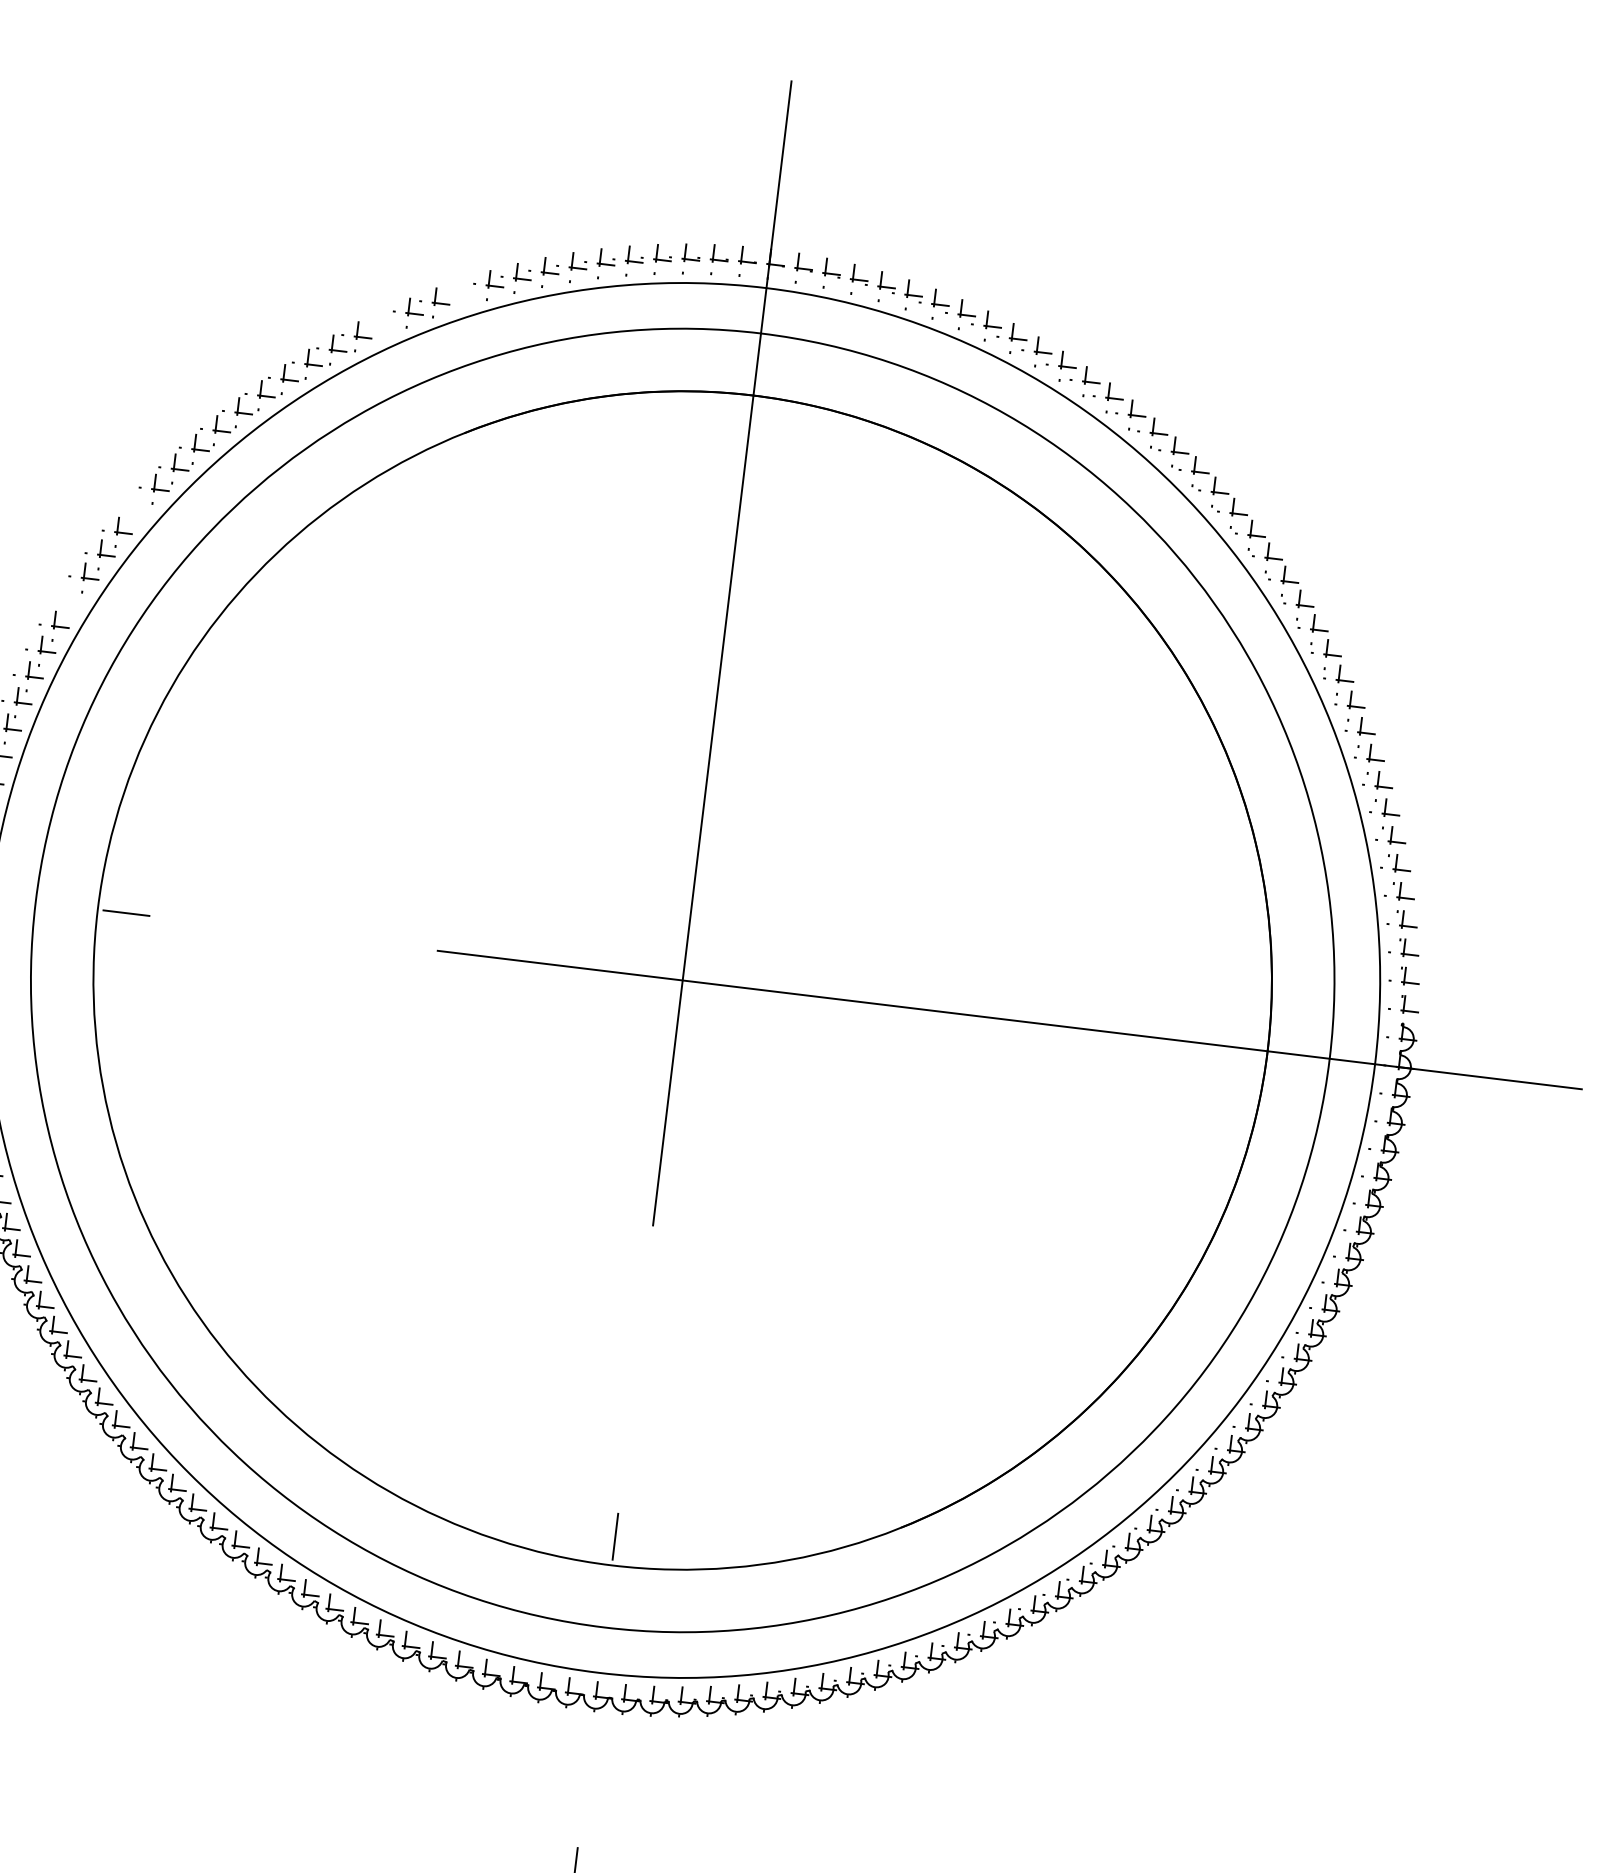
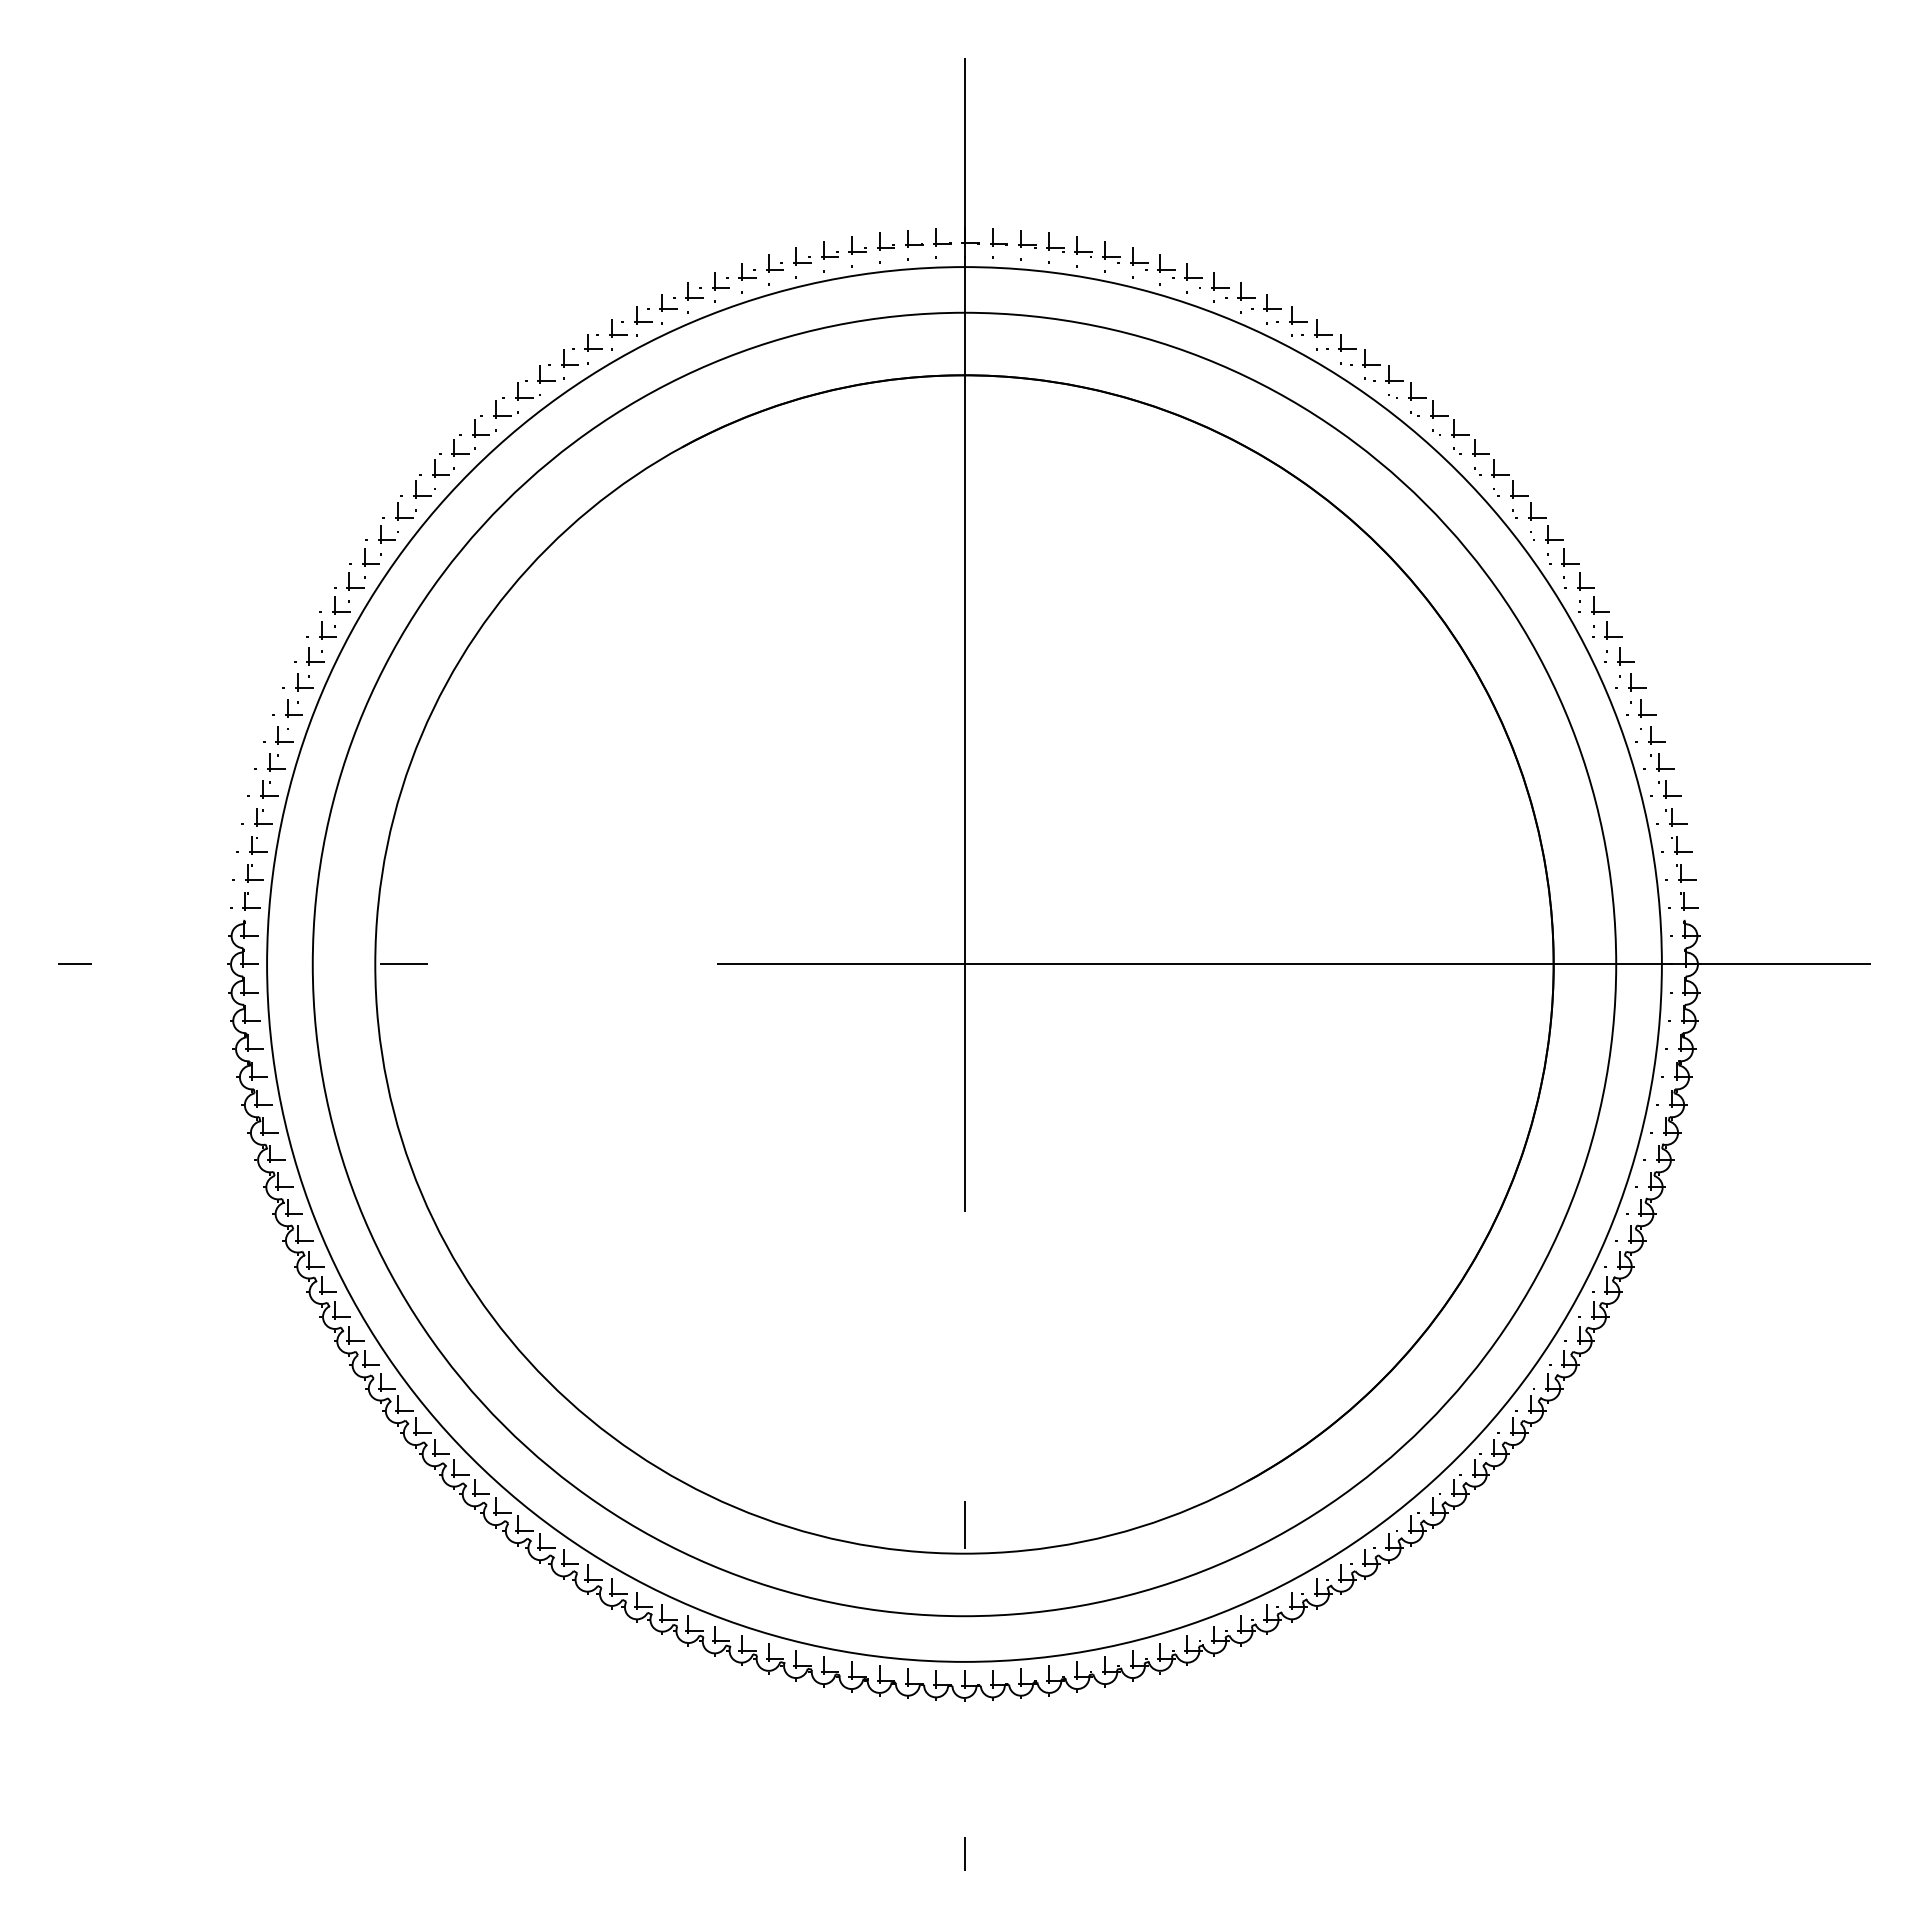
part: (461, 293) -> (662, 309), added
part: (382, 324) -> (587, 349), added
part: (135, 510) -> (364, 563), added
part: (68, 601) -> (309, 662), added

